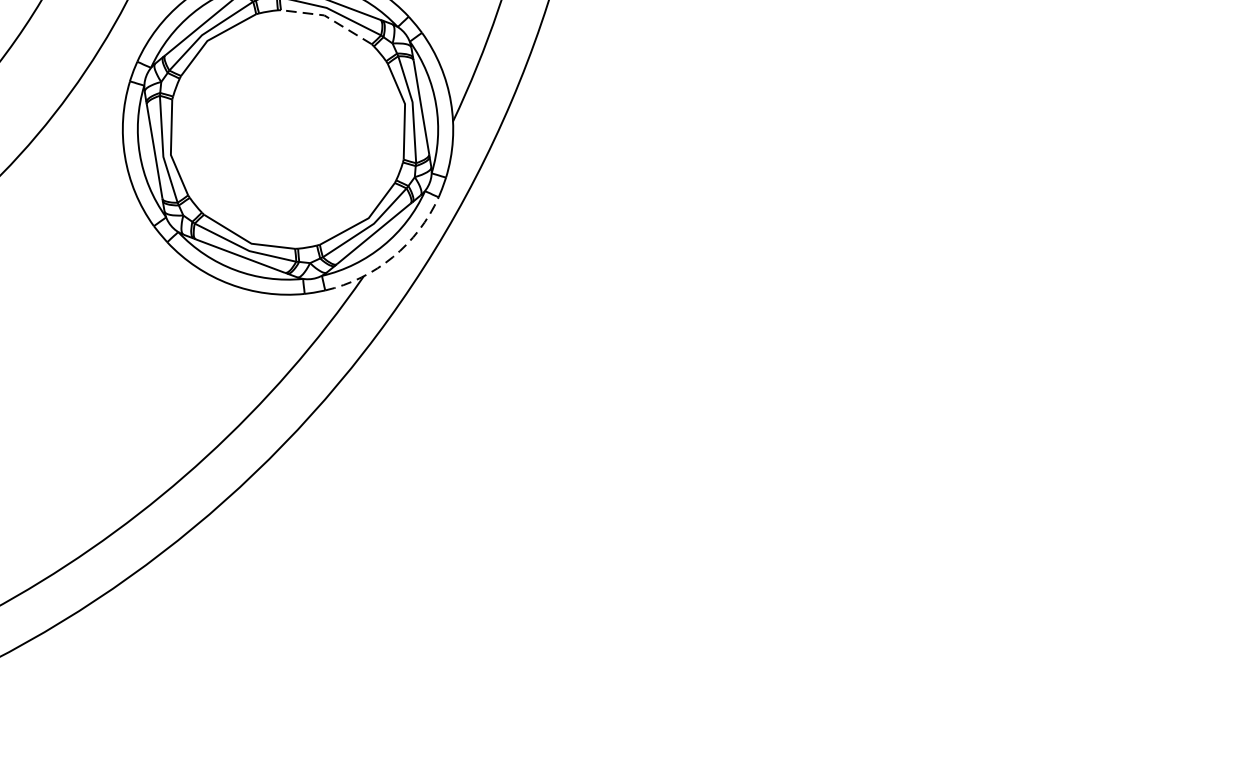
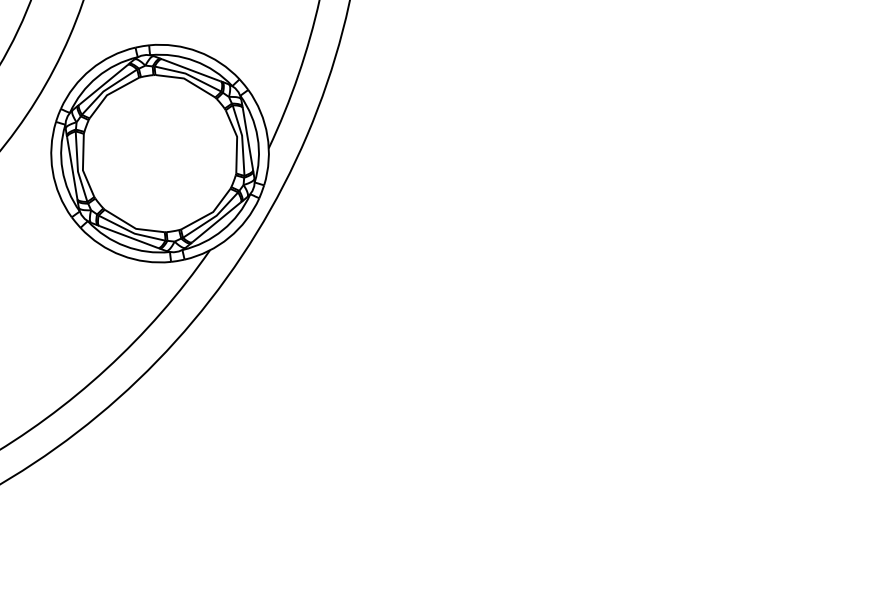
line: (328, 18) -> (186, 80), dashed -> solid
line: (393, 256) -> (229, 237), dashed -> solid

